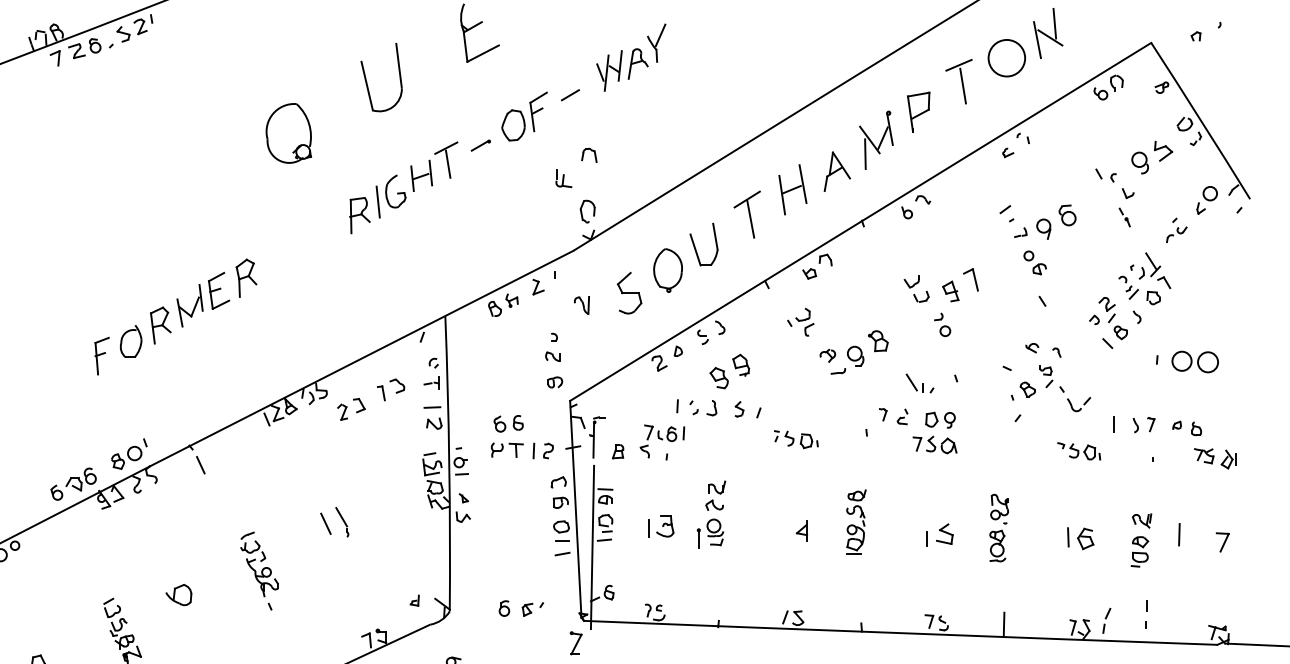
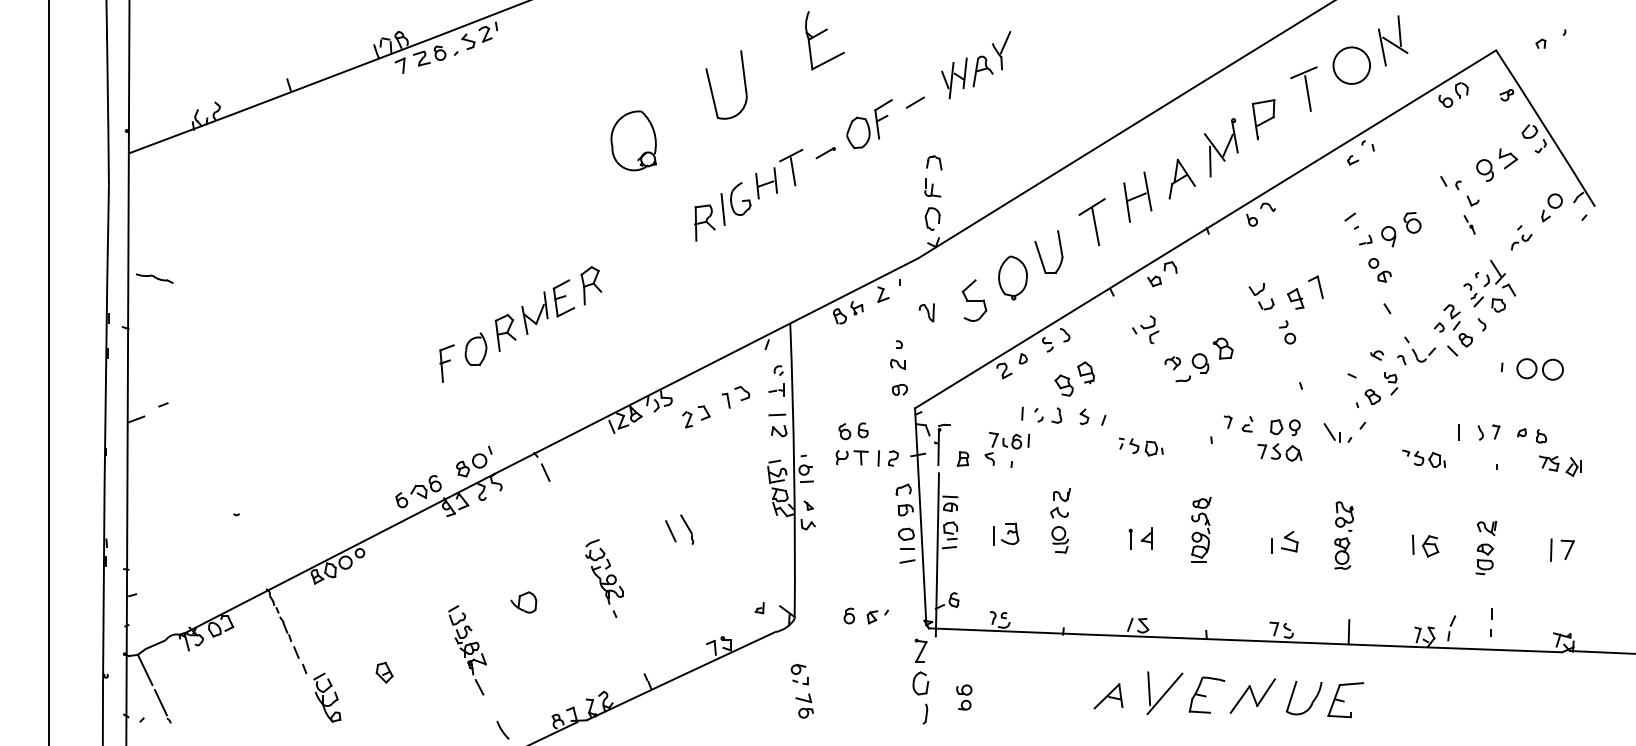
part: (563, 178) -> (932, 187), moved
part: (919, 383) -> (1337, 432), moved
part: (1075, 399) -> (1420, 349), moved
line: (1179, 534) -> (1551, 549), moved
part: (698, 538) -> (1130, 538), moved

